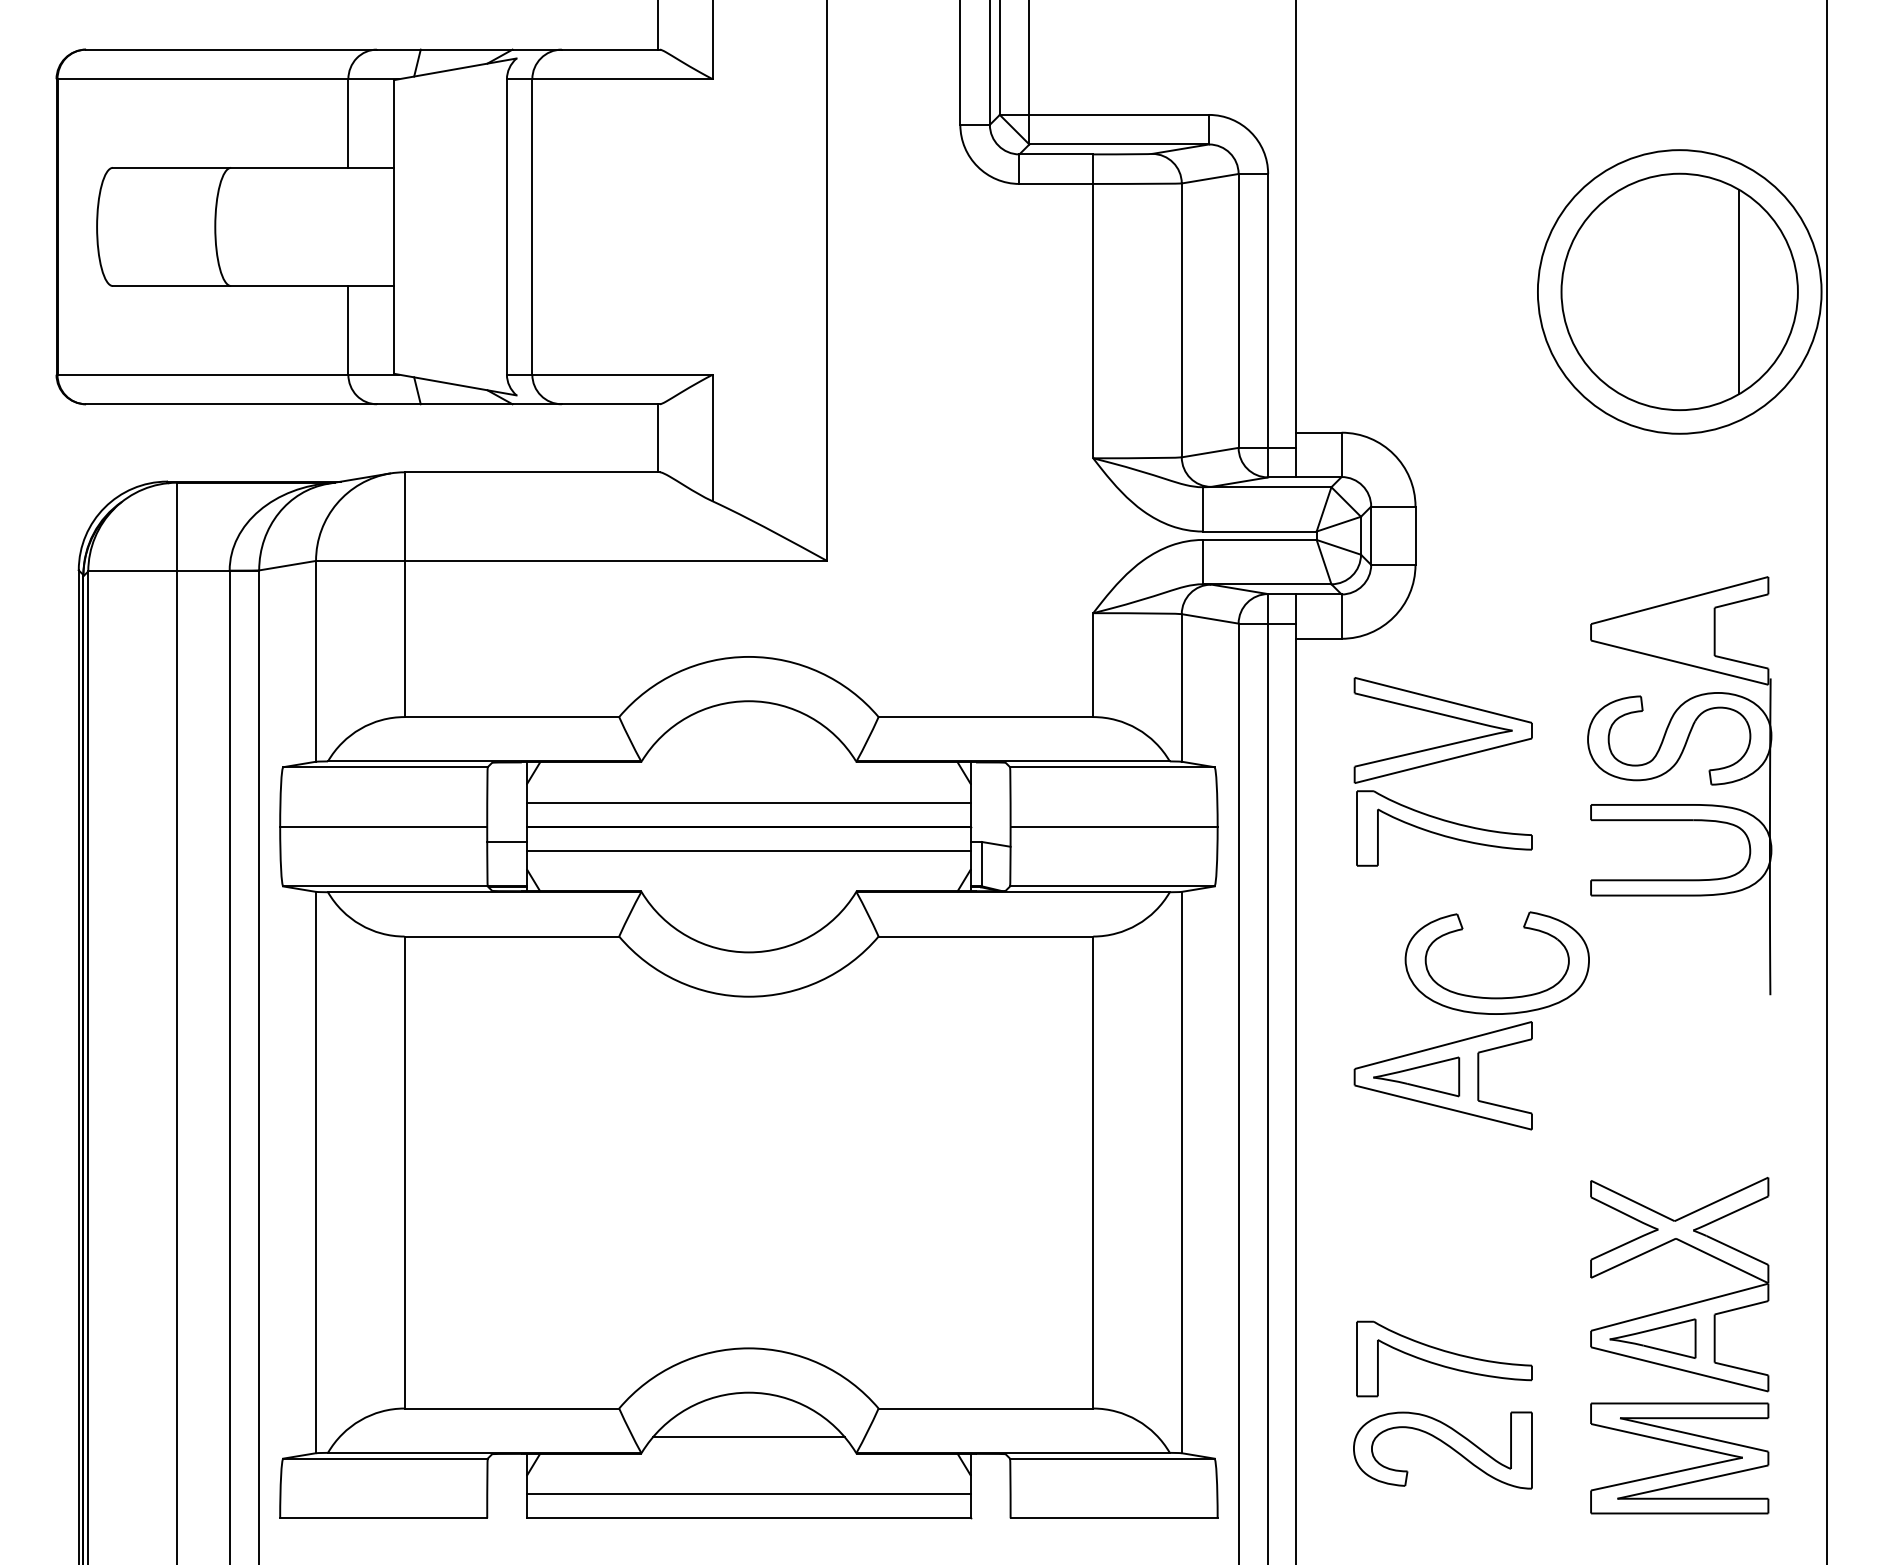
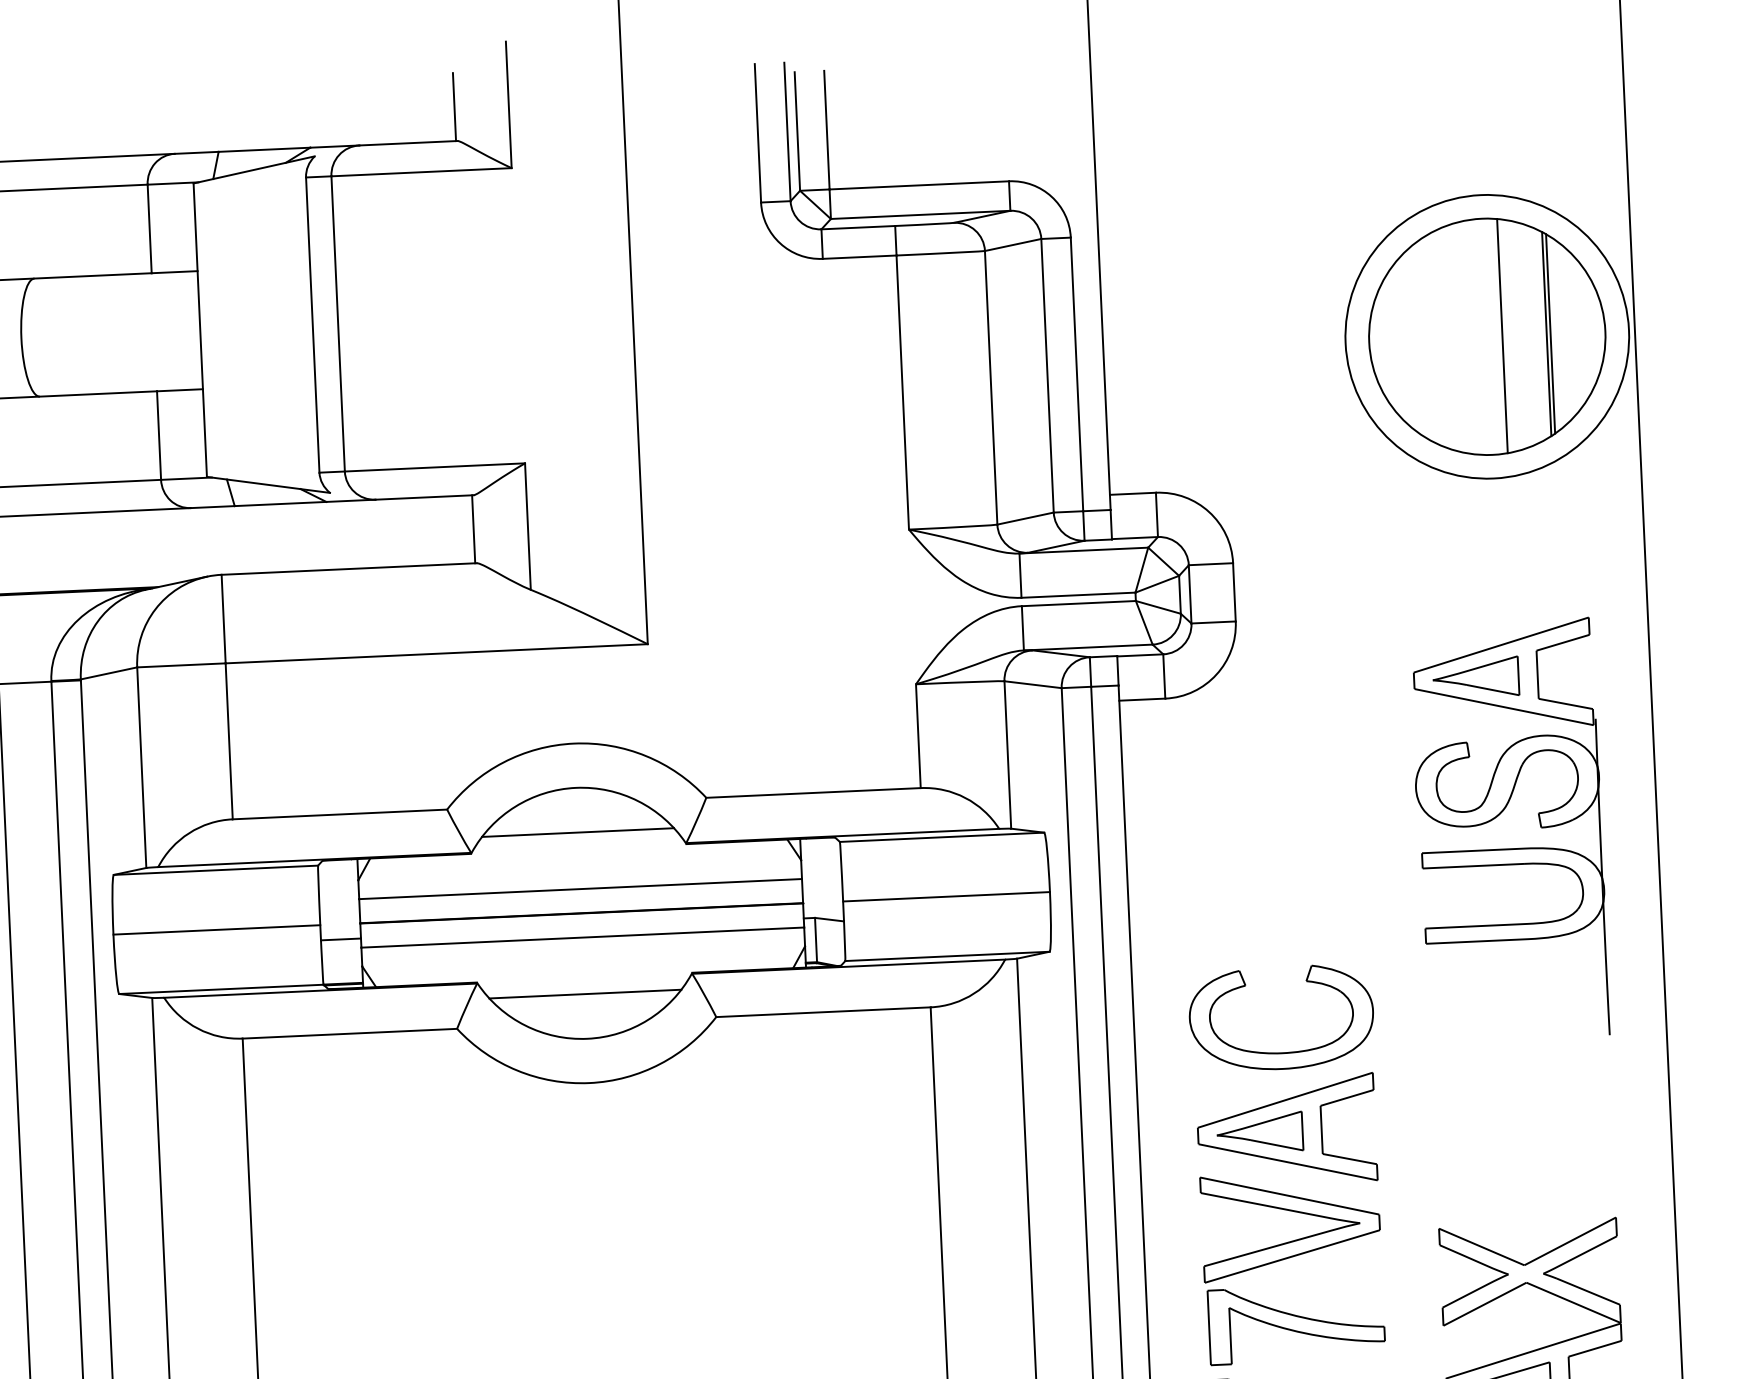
line: (1694, 291) -> (1502, 335), added
line: (1743, 291) -> (1550, 333), added
part: (1652, 631) -> (1475, 677), added
line: (748, 745) -> (577, 832), added
part: (1441, 762) -> (1290, 1258), moved
line: (748, 907) -> (584, 993), added
part: (1496, 997) -> (1282, 1052), moved

